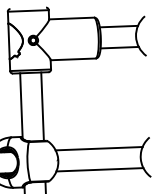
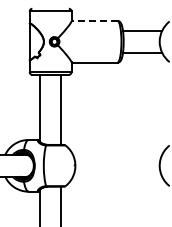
line: (71, 18) -> (94, 20), solid -> dashed
line: (99, 149) -> (117, 155), removed
line: (99, 169) -> (117, 176), removed

